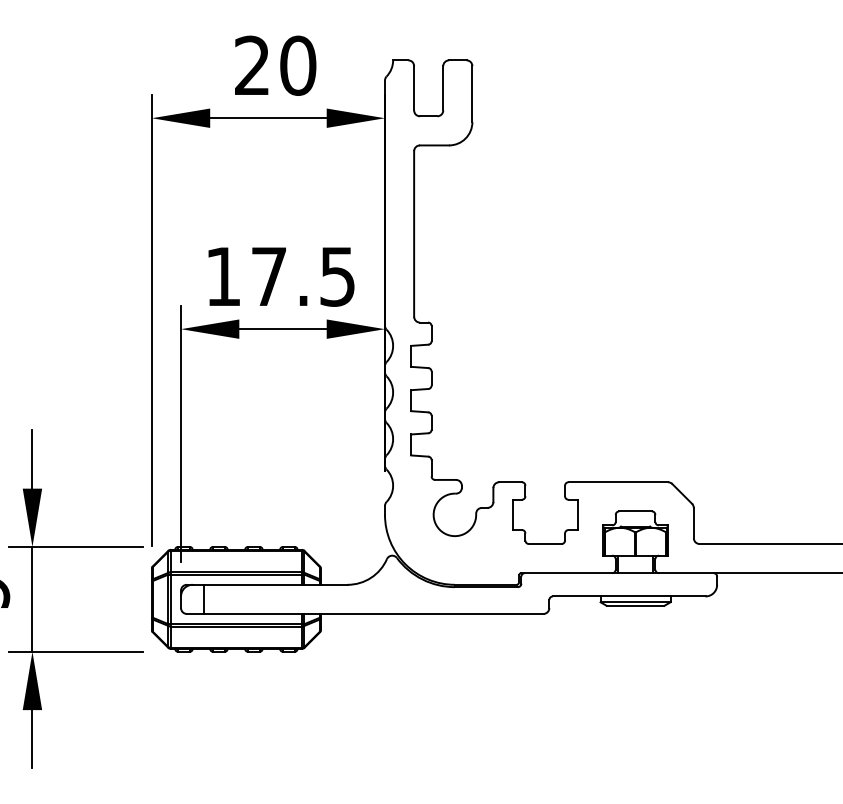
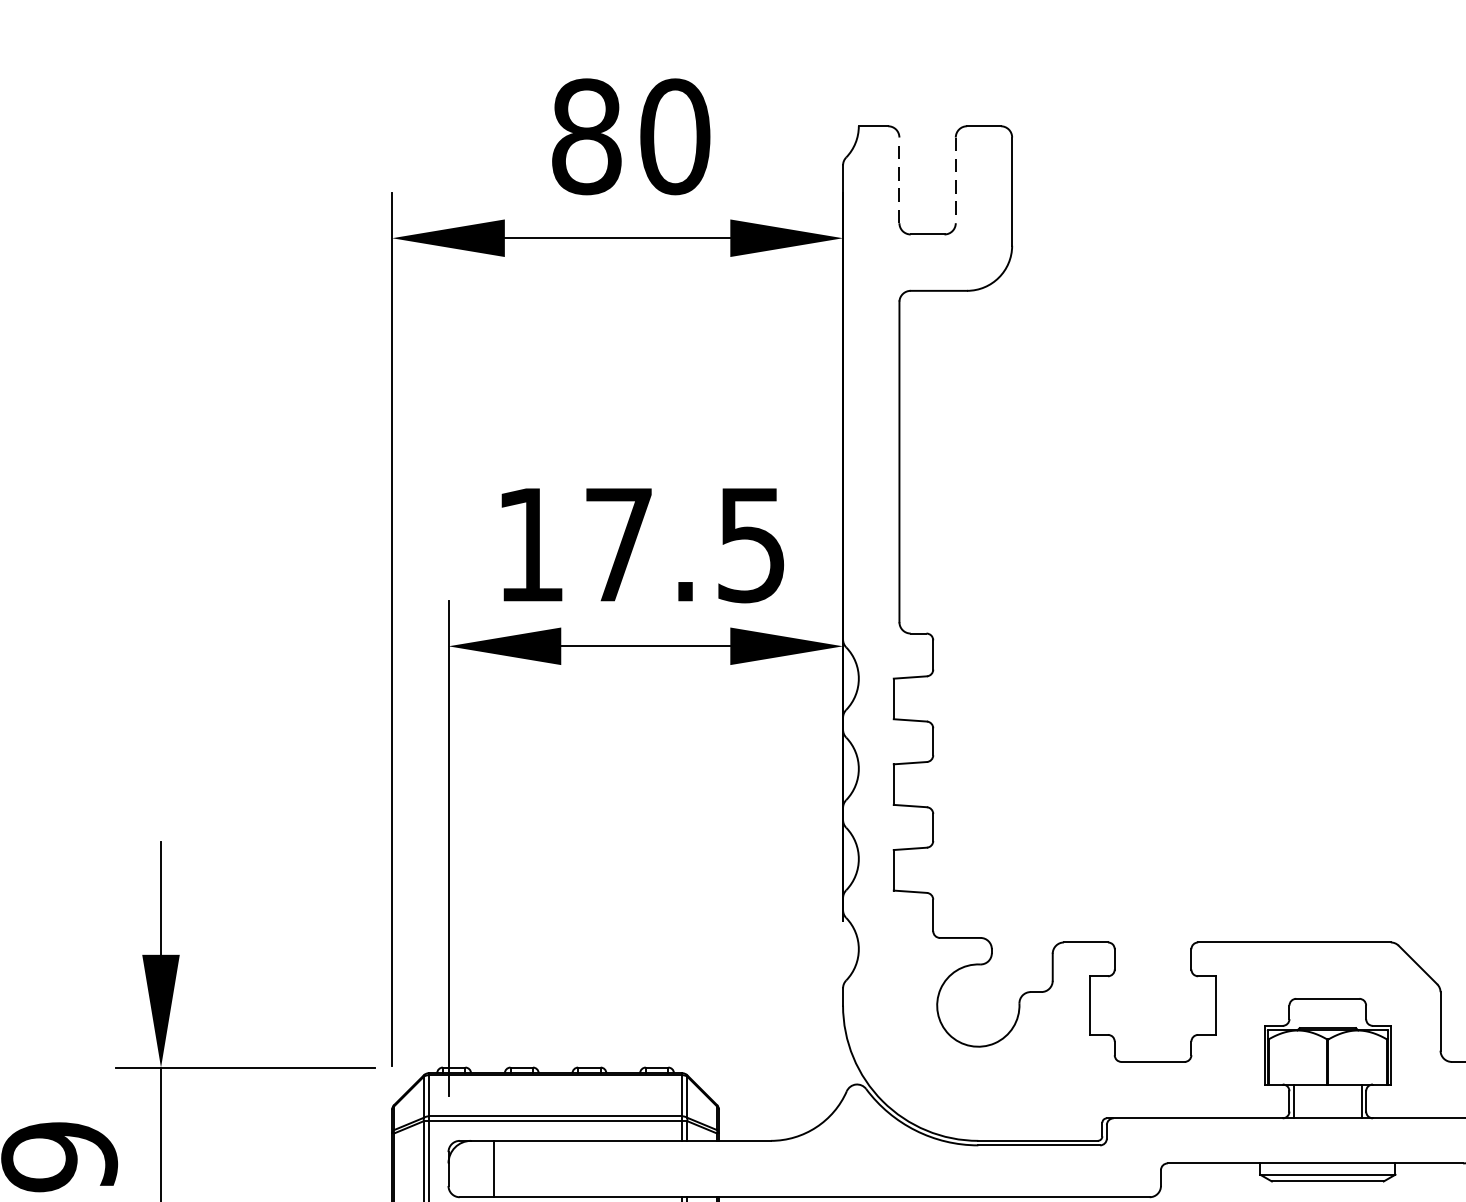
text: (252, 65) -> (586, 136), 20 -> 80
line: (414, 87) -> (900, 178), solid -> dashed
line: (443, 88) -> (956, 180), solid -> dashed

